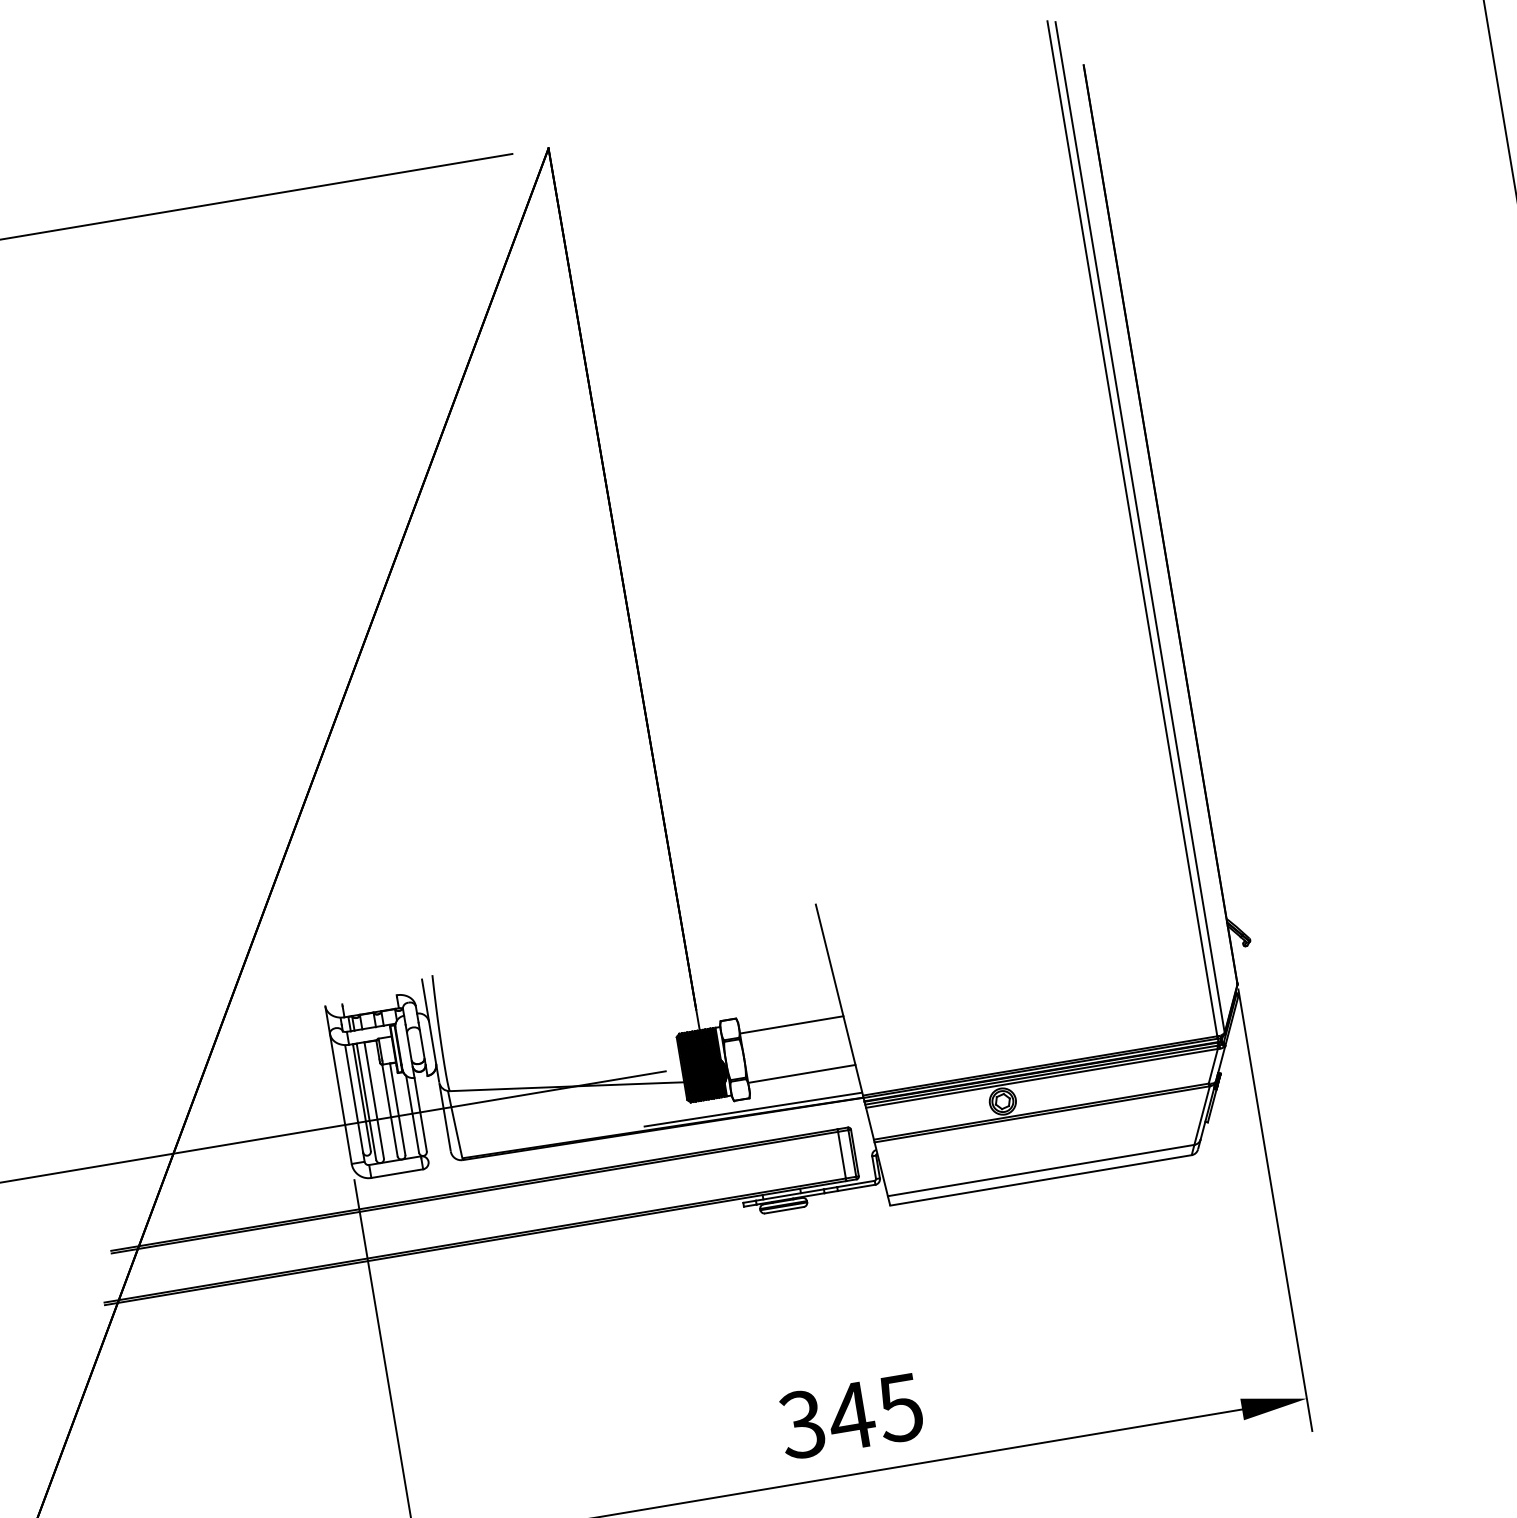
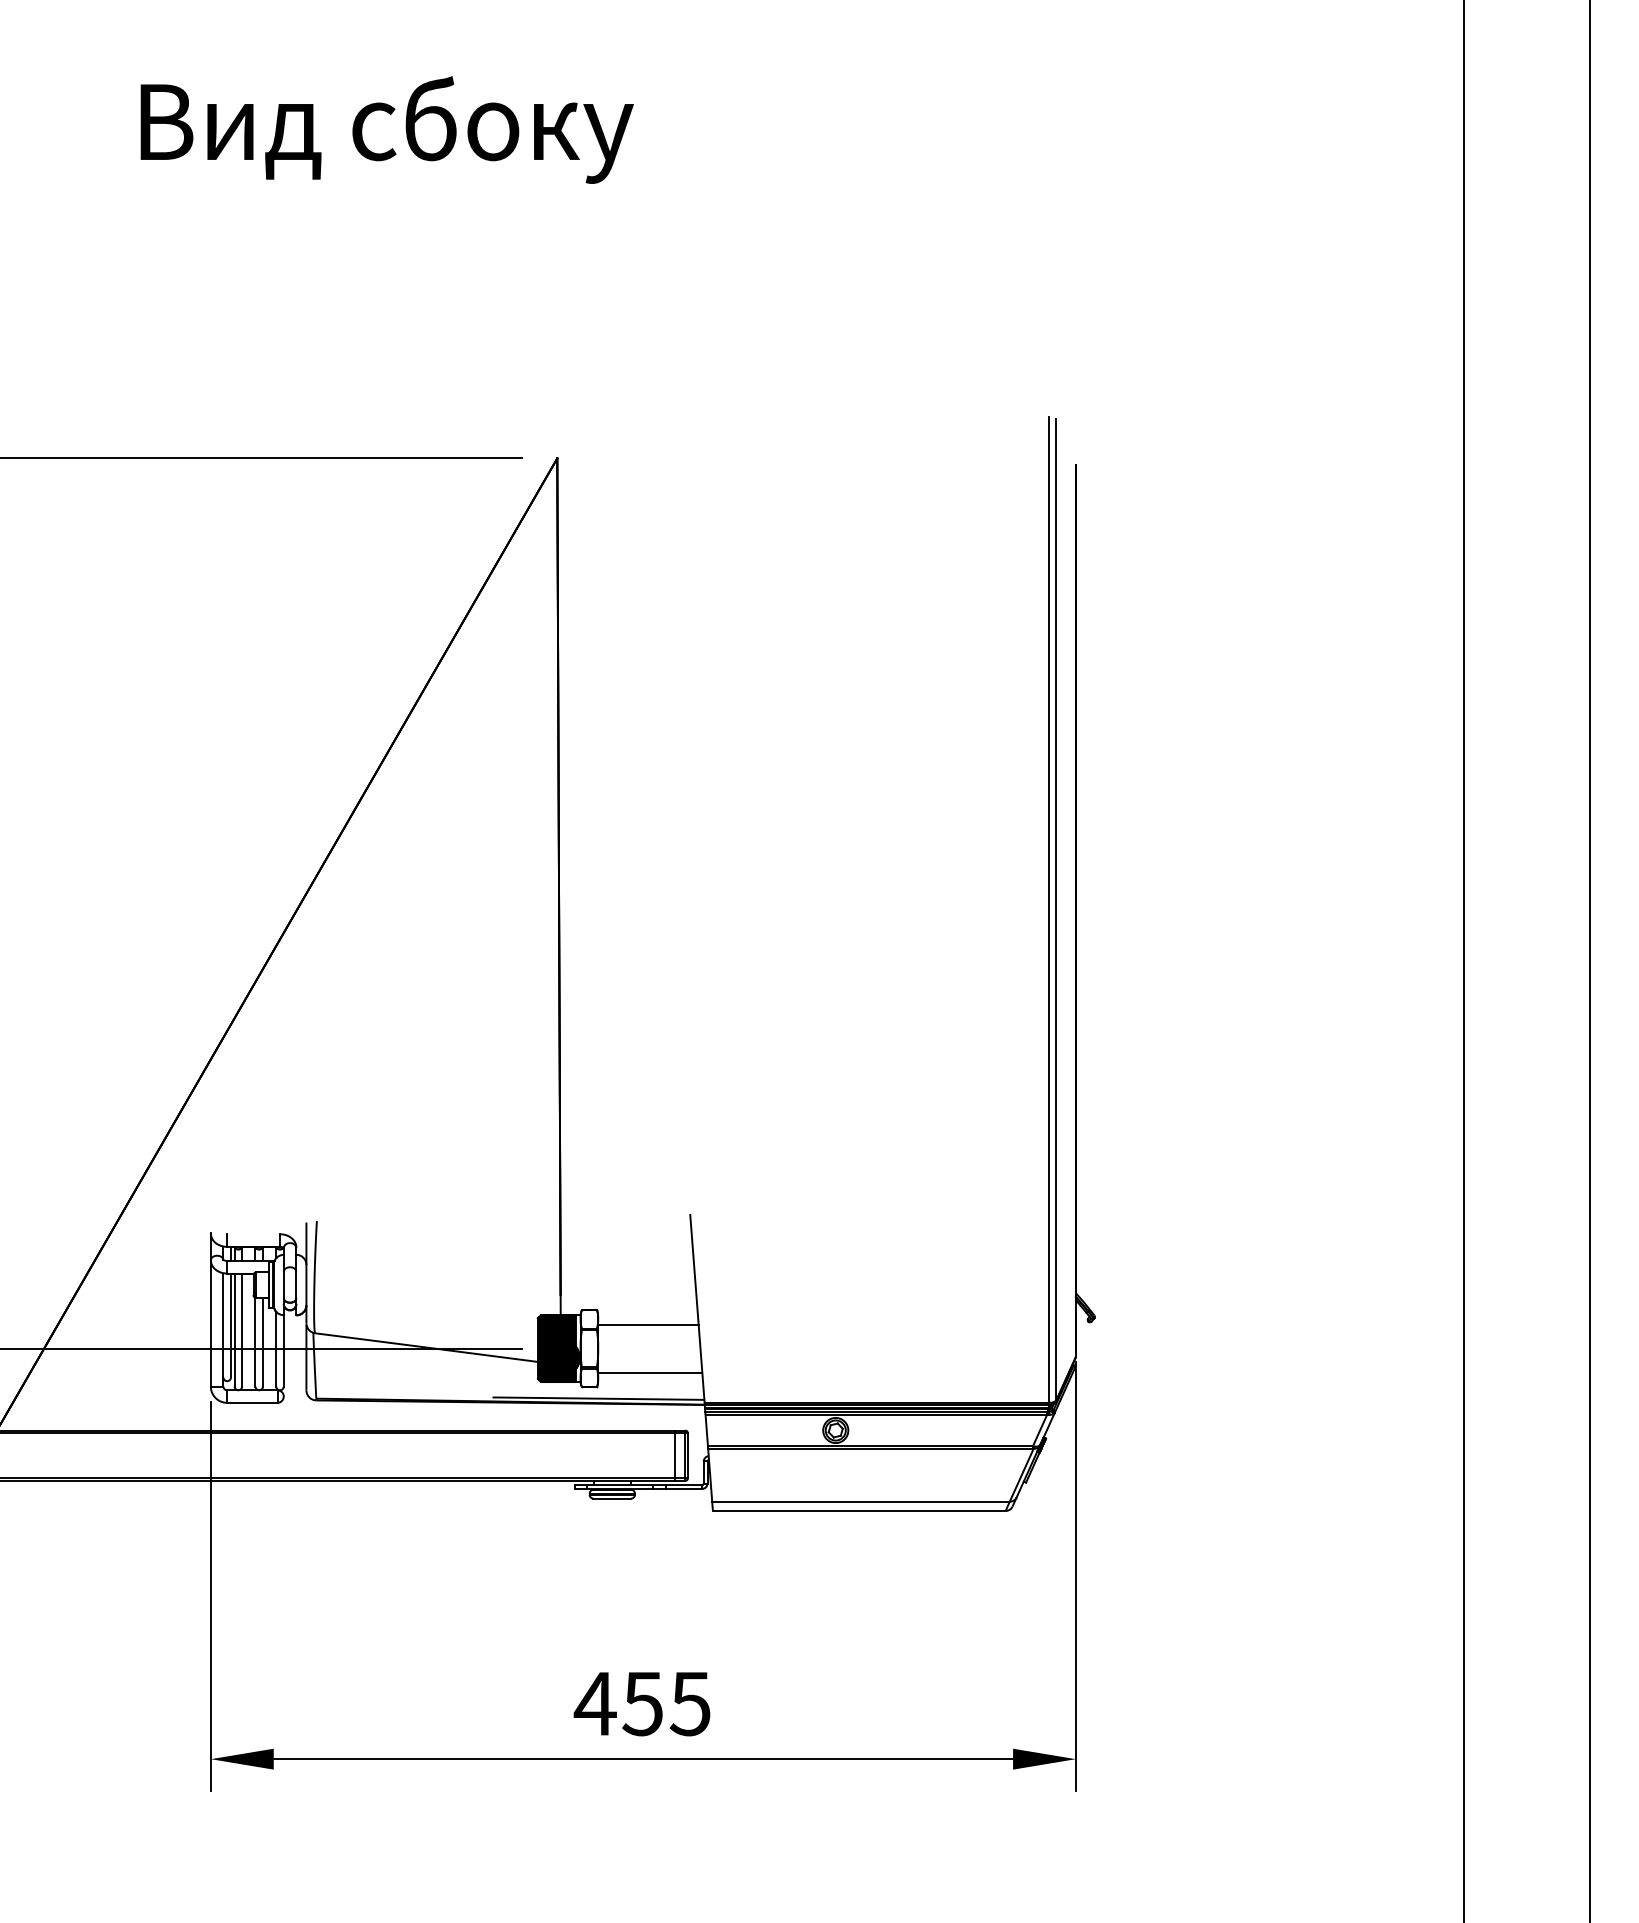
text: (826, 1420) -> (618, 1703), 345 -> 455

